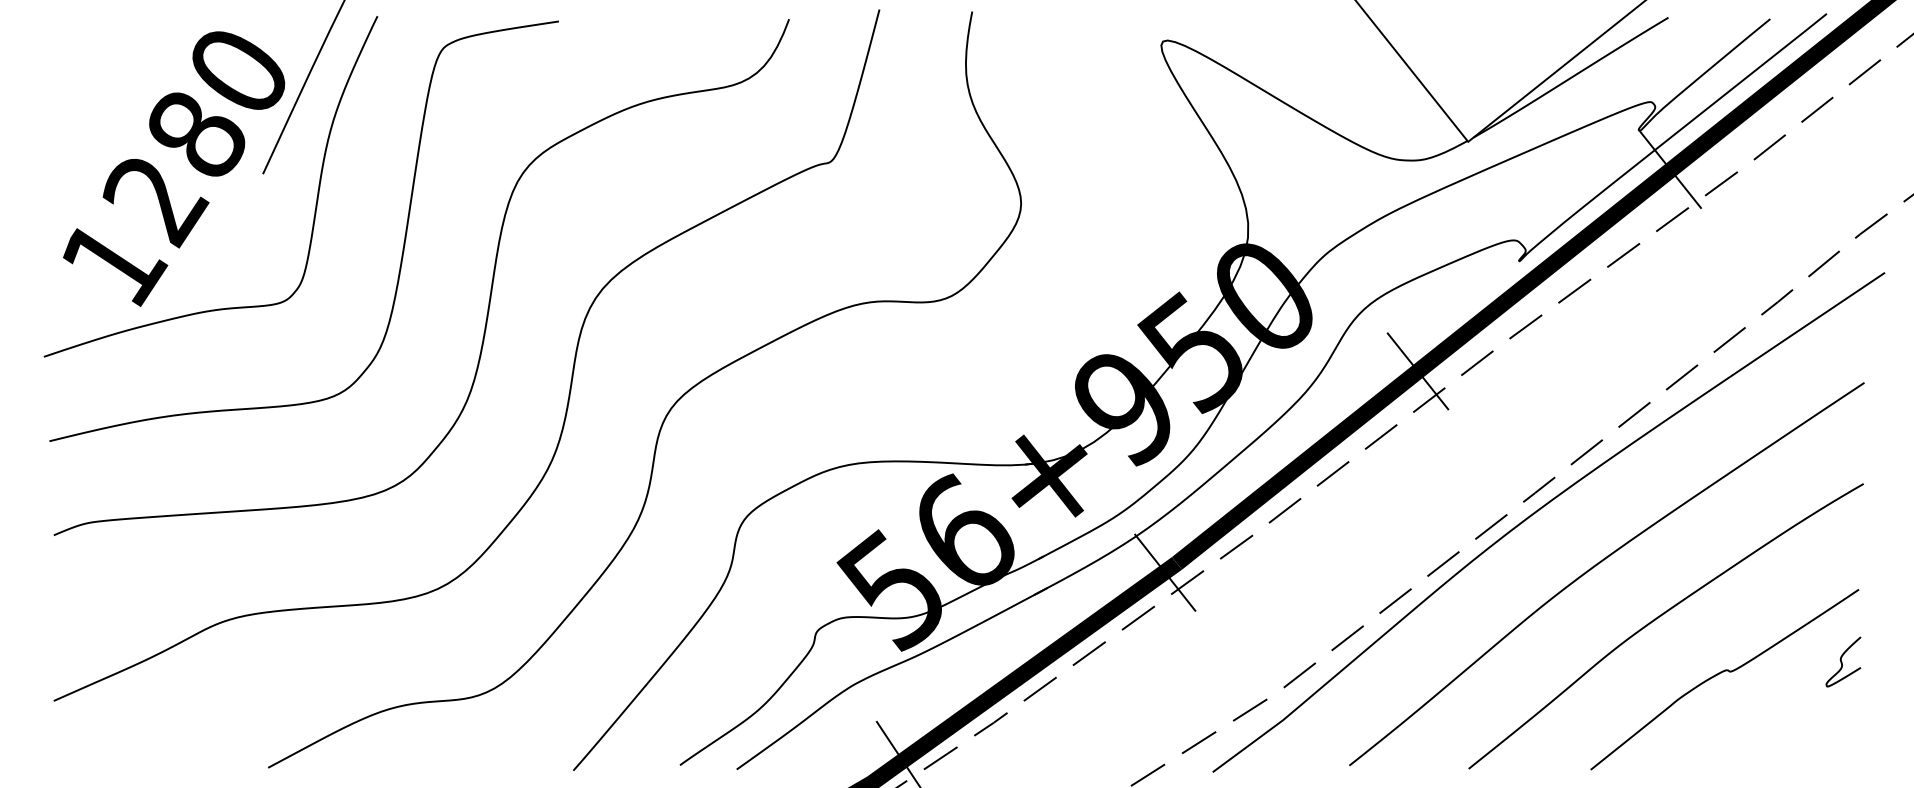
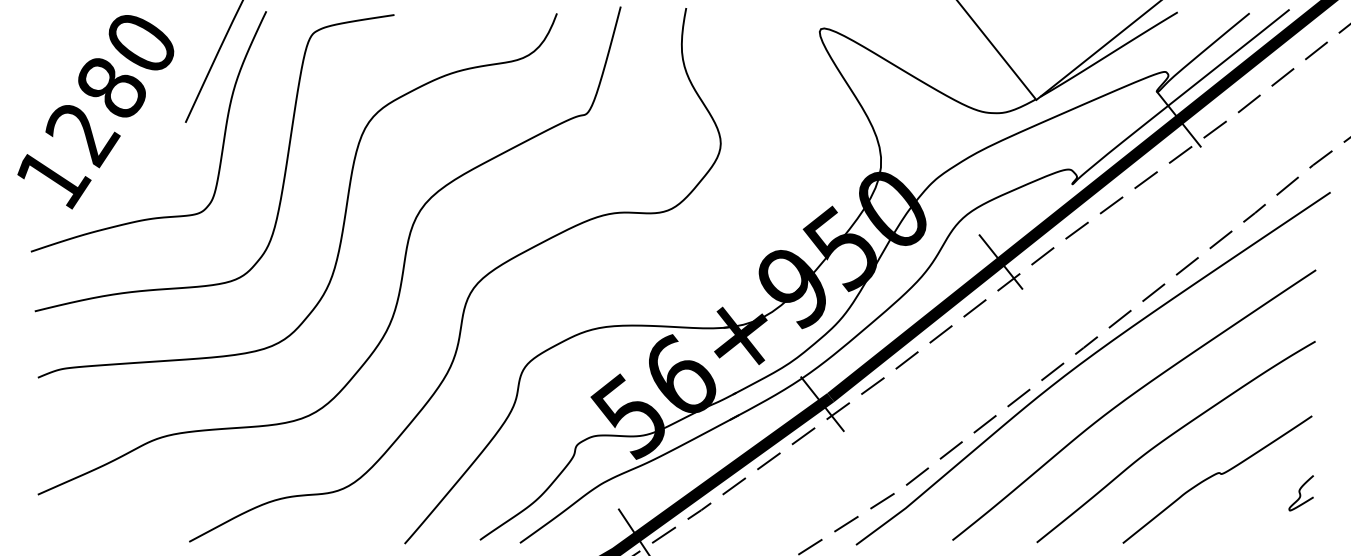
text: (173, 169) -> (95, 112), moved
curve: (1842, 662) -> (1300, 493), moved

